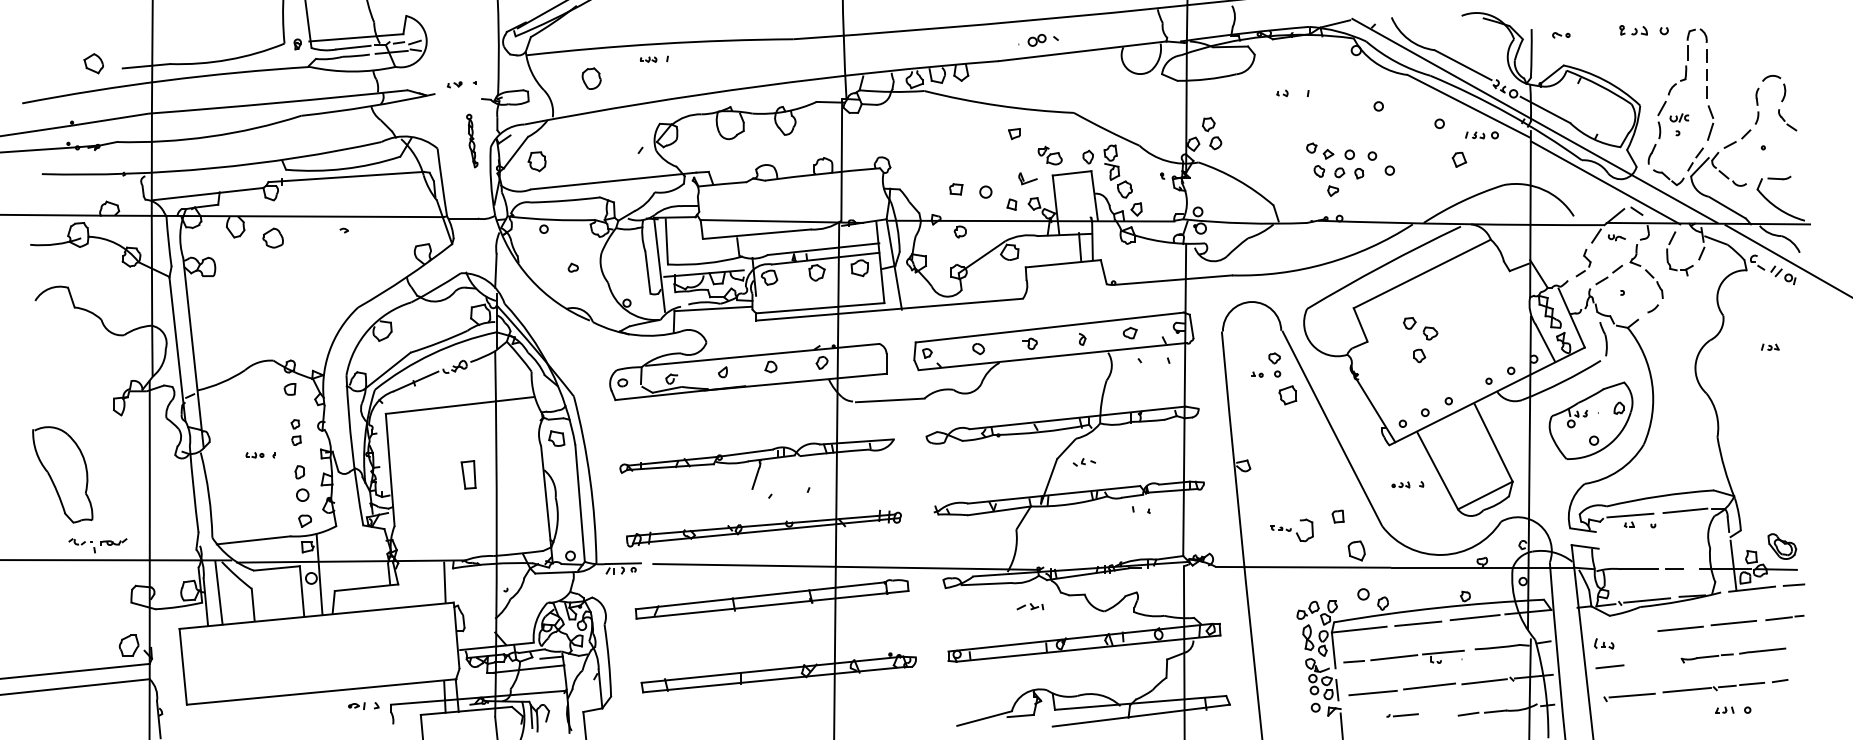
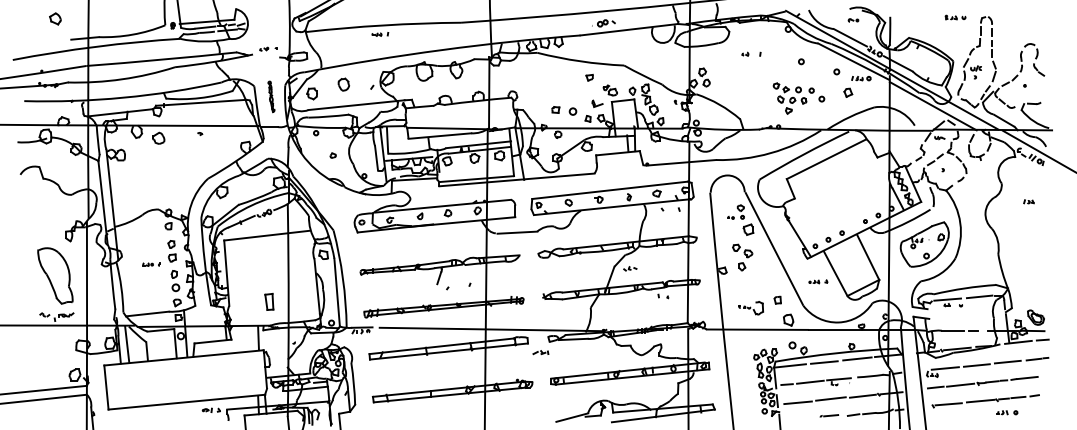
part: (1643, 30) -> (955, 17), size x0.71
part: (1561, 35) -> (853, 20), moved
part: (93, 62) -> (55, 18), moved
part: (591, 78) -> (343, 84), moved
part: (472, 140) -> (271, 96), moved
part: (1349, 169) -> (798, 98), moved
part: (1420, 339) -> (742, 257), moved
part: (295, 432) -> (171, 251), size x1.43
part: (62, 474) -> (55, 275), moved
part: (468, 474) -> (269, 301), moved
part: (1029, 606) -> (540, 352), moved
line: (1624, 634) -> (944, 368), added
line: (1652, 661) -> (960, 384), added
line: (1403, 714) -> (829, 415), moved

